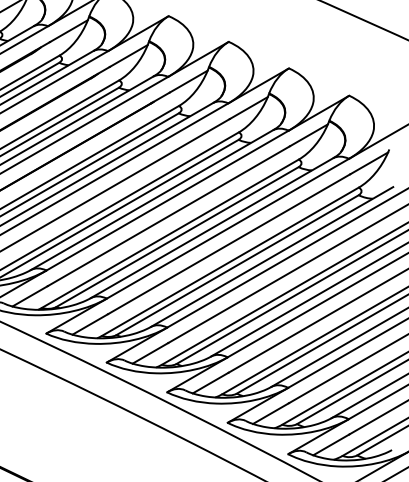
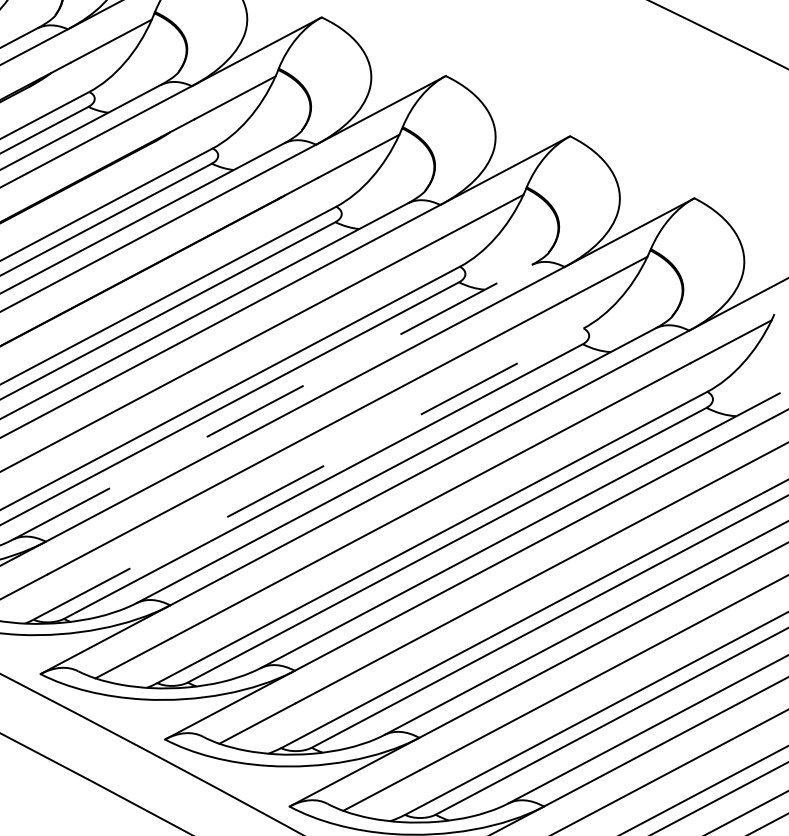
line: (151, 200) -> (271, 402), solid -> dashed
line: (170, 233) -> (308, 473), solid -> dashed

